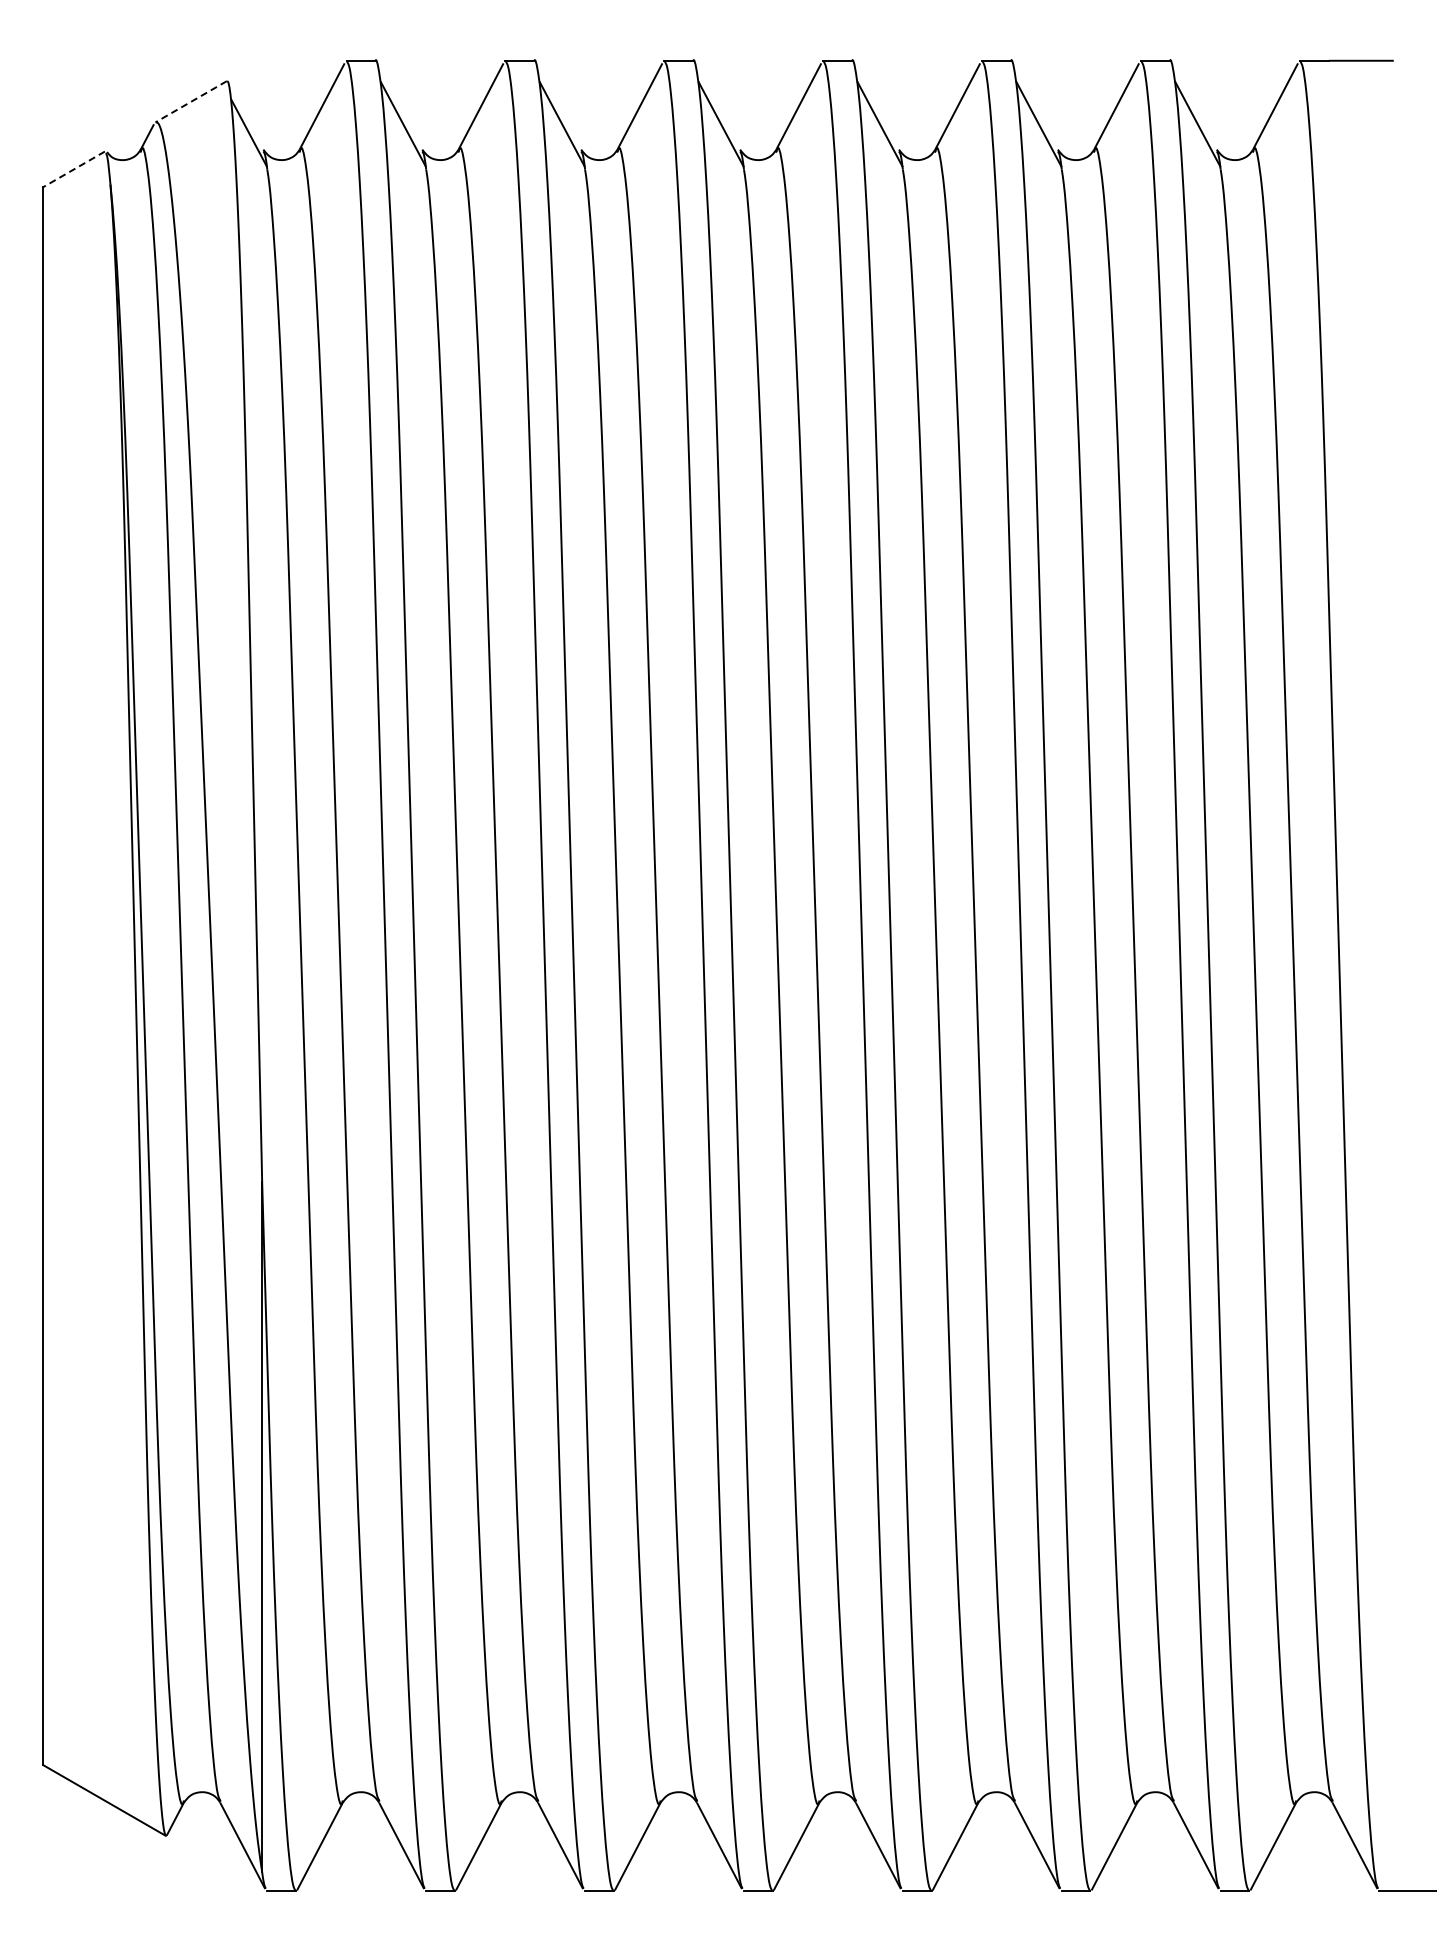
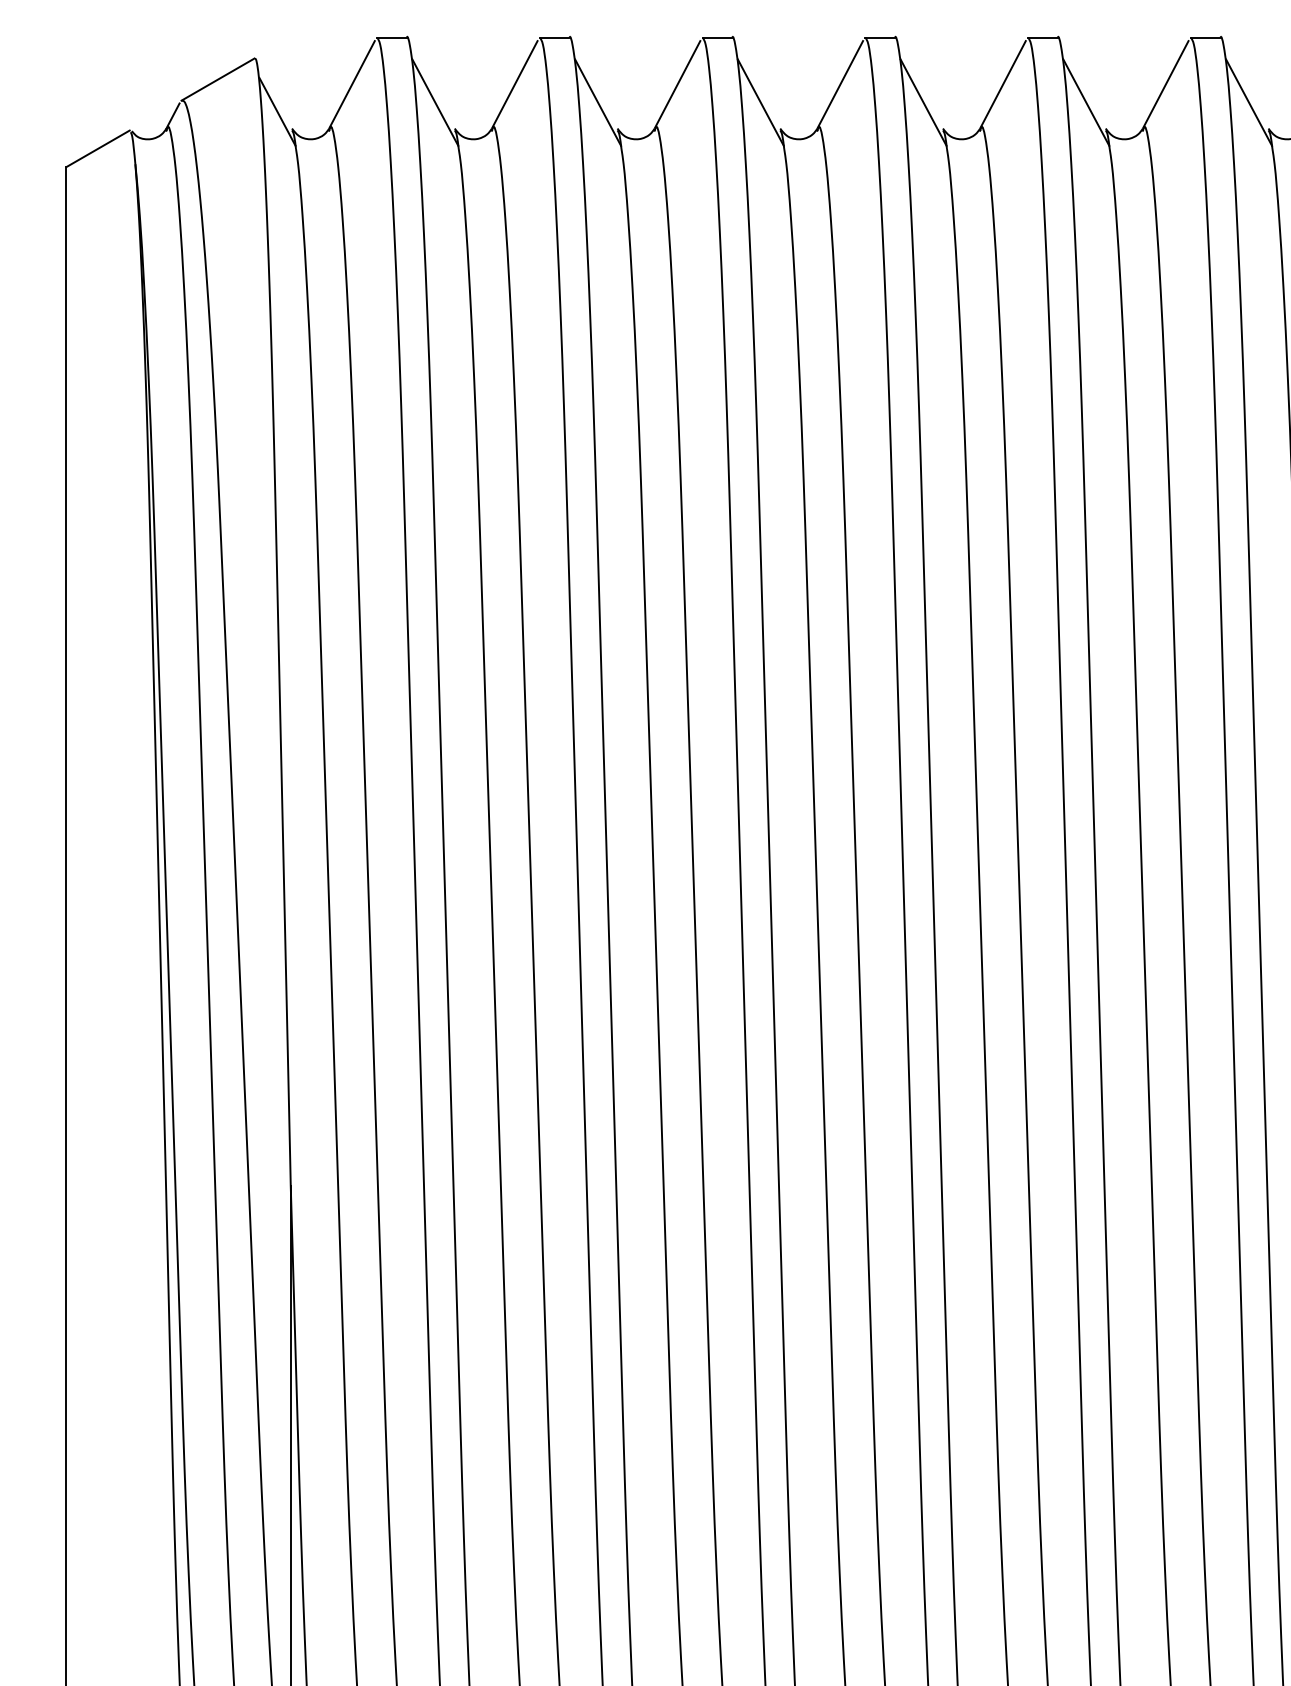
line: (190, 102) -> (217, 80), dashed -> solid
line: (74, 169) -> (98, 148), dashed -> solid

